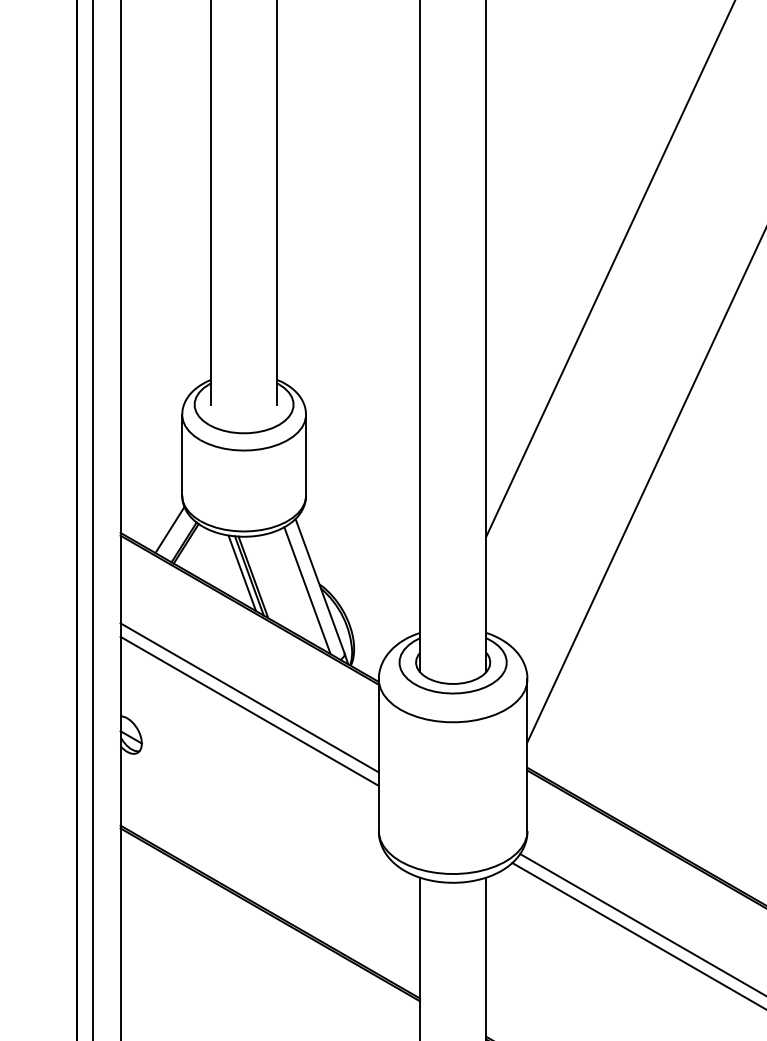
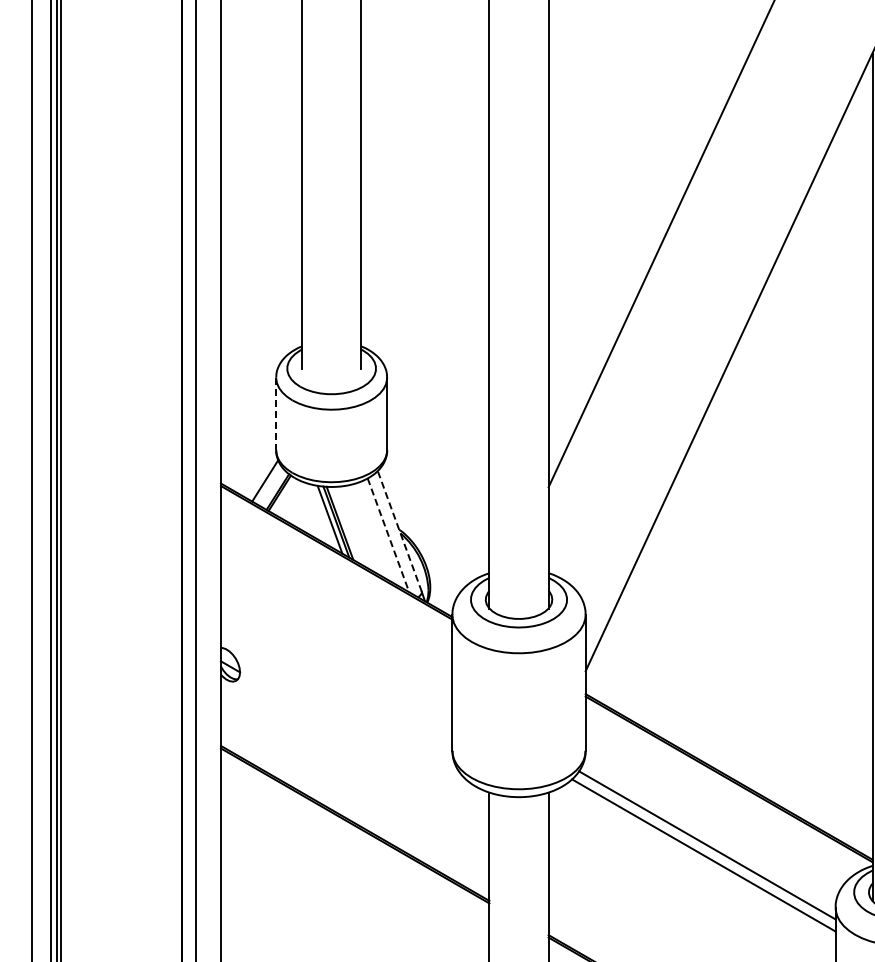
line: (182, 455) -> (276, 414), solid -> dashed
line: (319, 585) -> (399, 530), solid -> dashed
line: (307, 590) -> (388, 535), solid -> dashed
line: (249, 697) -> (336, 631), removed
line: (249, 711) -> (336, 643), removed

